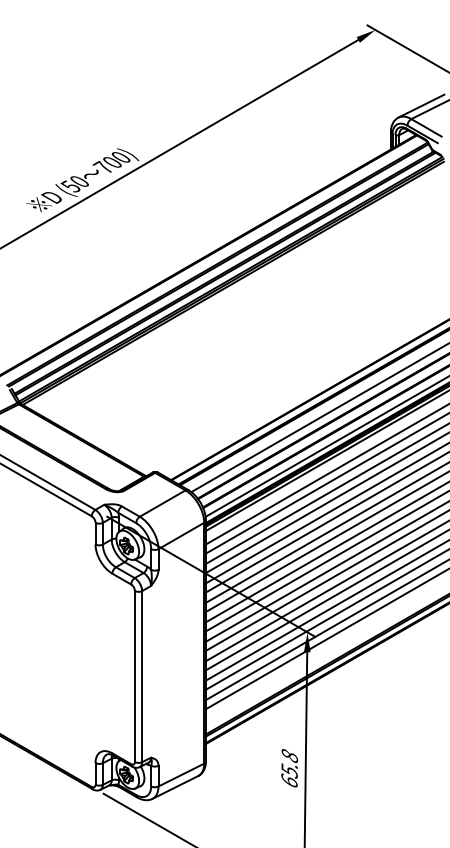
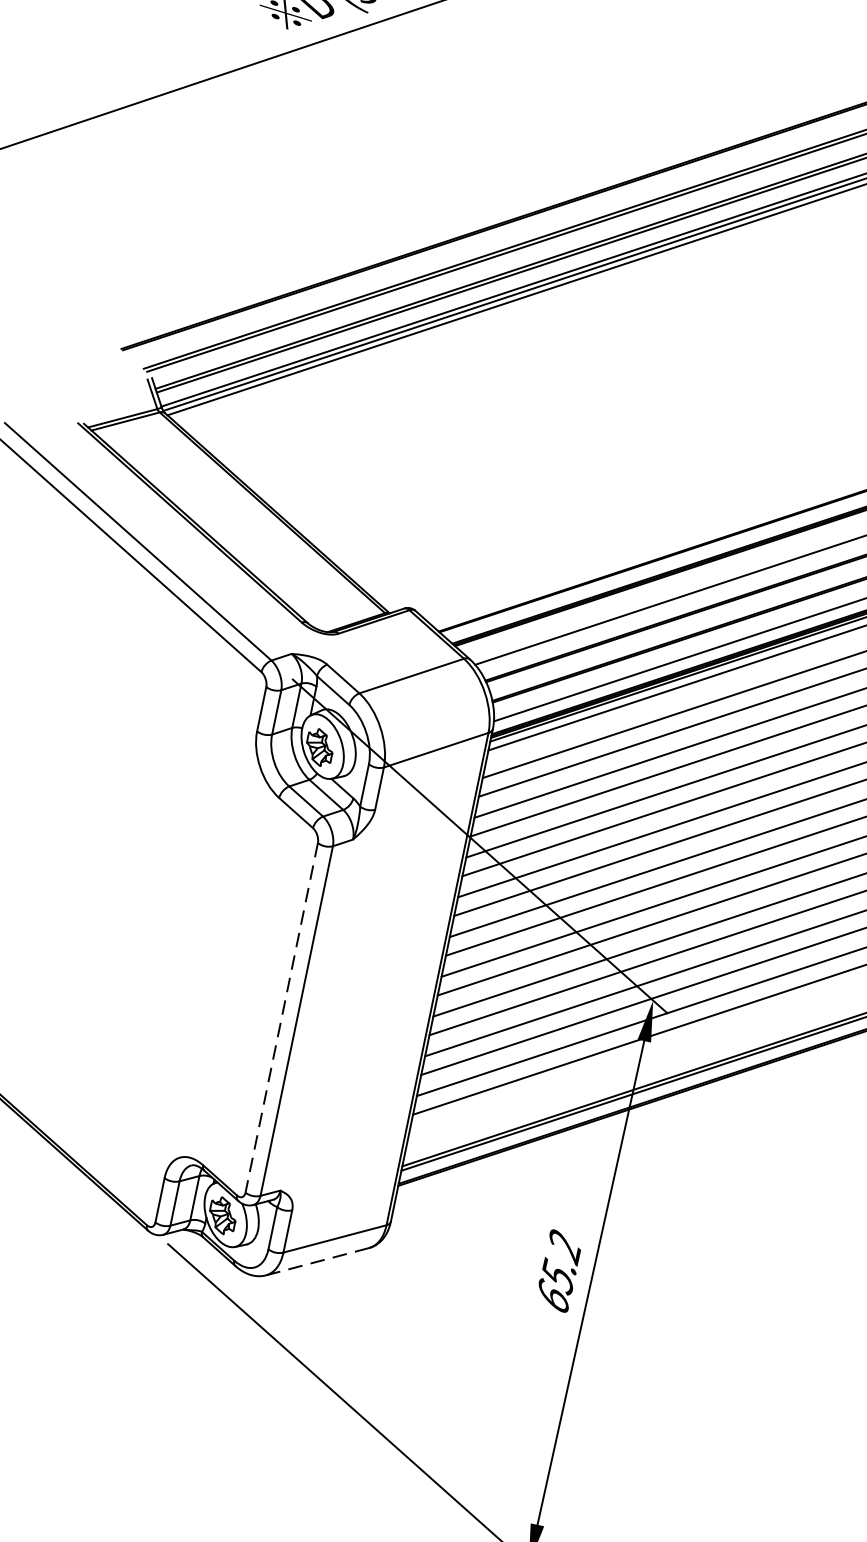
line: (134, 676) -> (280, 1017), solid -> dashed
text: (289, 756) -> (563, 1246), 65.8 -> 65.2
line: (175, 787) -> (317, 1261), solid -> dashed

